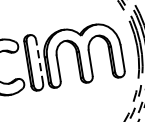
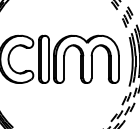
line: (40, 61) -> (49, 59), dashed -> solid

